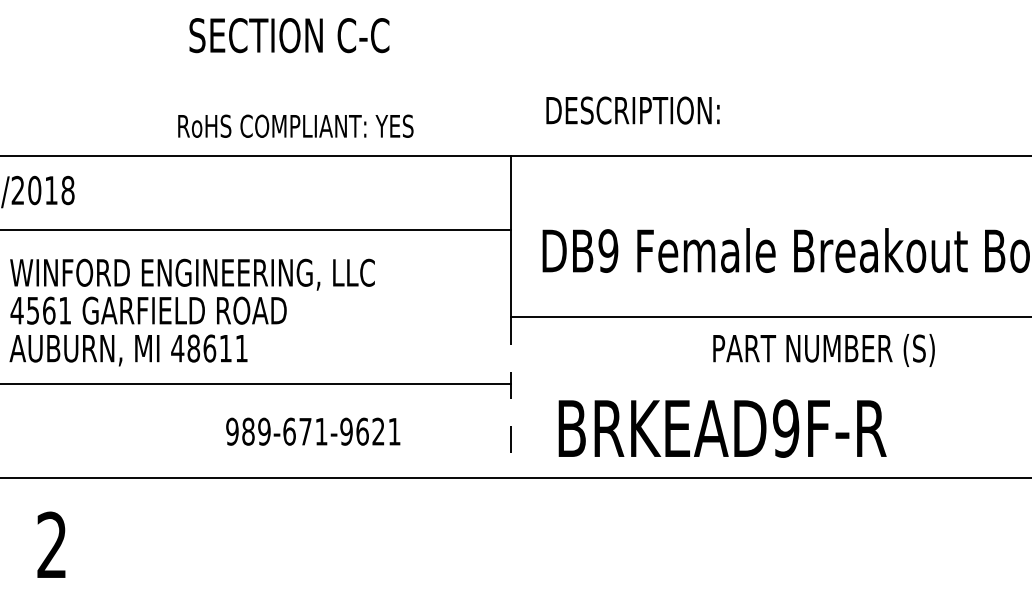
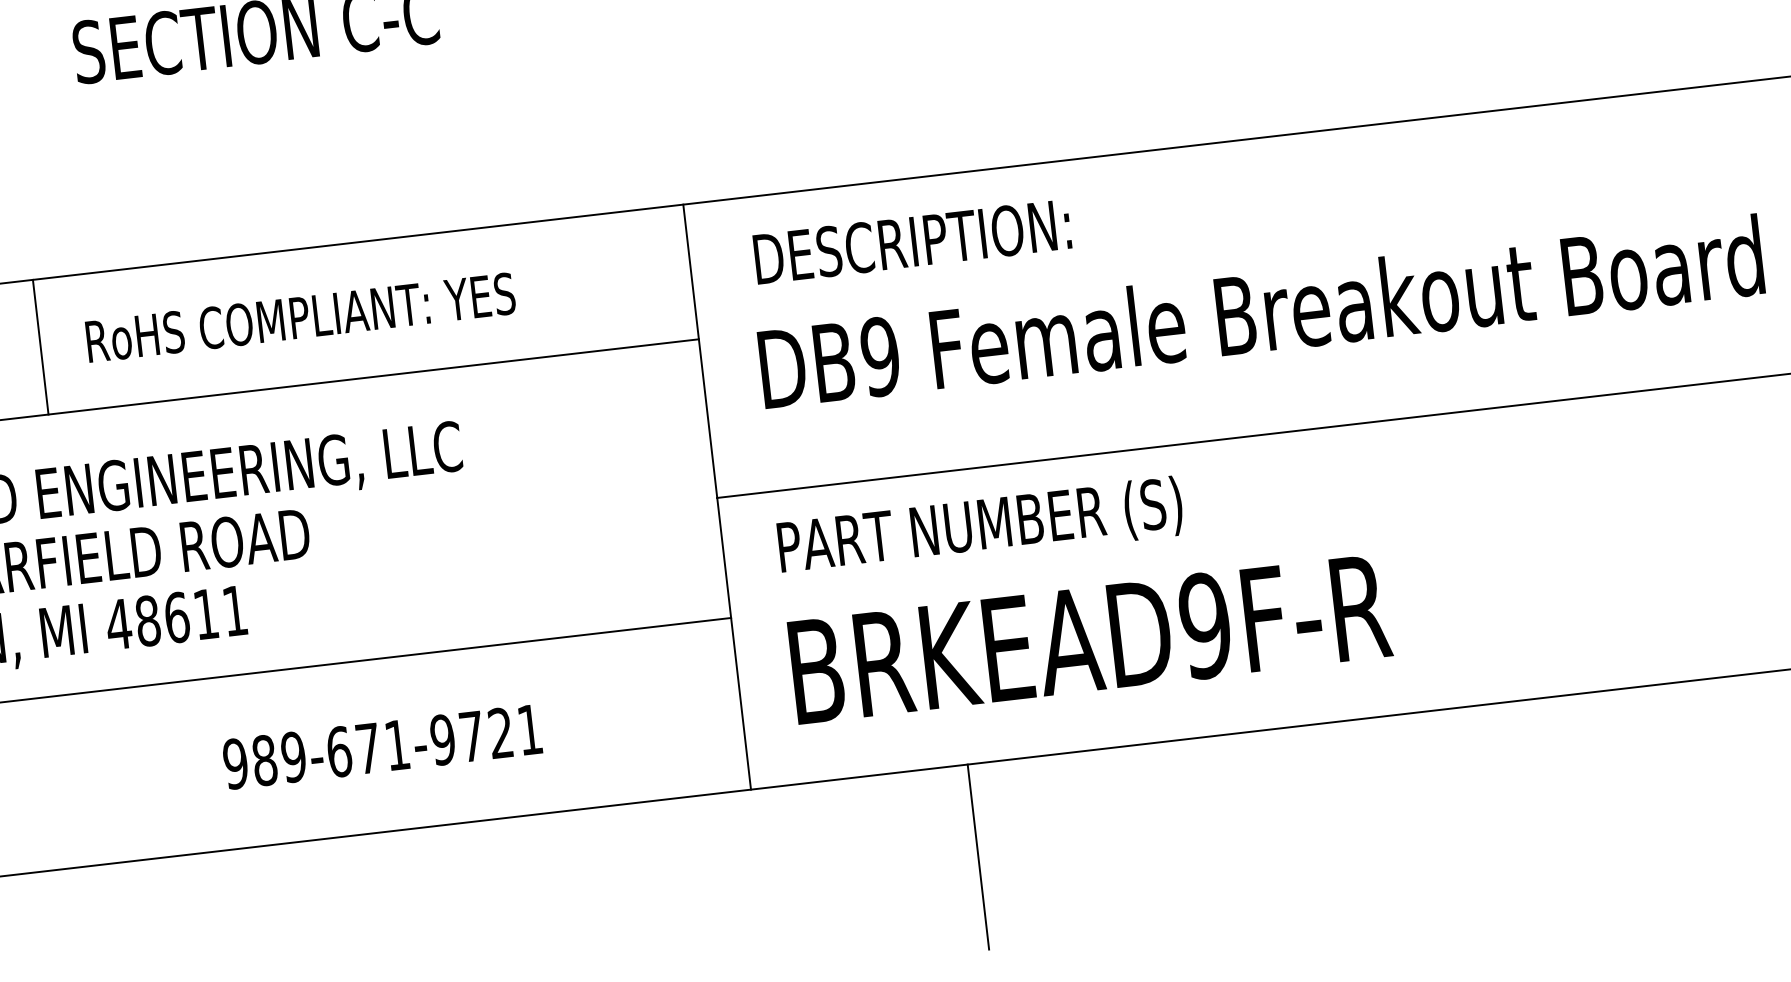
text: (632, 110) -> (911, 241), moved
text: (295, 125) -> (299, 316), moved
line: (152, 192) -> (40, 346), added
text: (823, 350) -> (979, 528), moved
line: (510, 398) -> (733, 645), dashed -> solid
text: (722, 428) -> (1089, 638), moved
text: (362, 431) -> (471, 736), 989-671-9621 -> 989-671-9721
line: (630, 528) -> (978, 856), added

